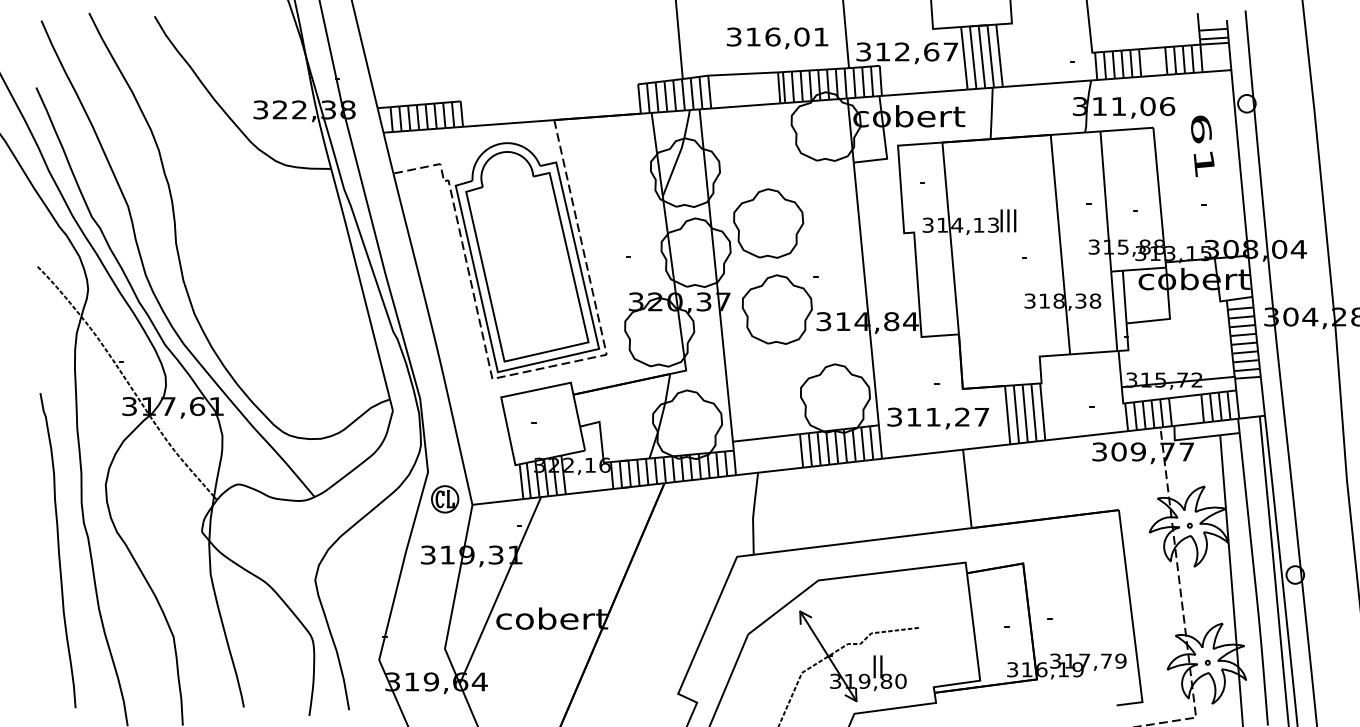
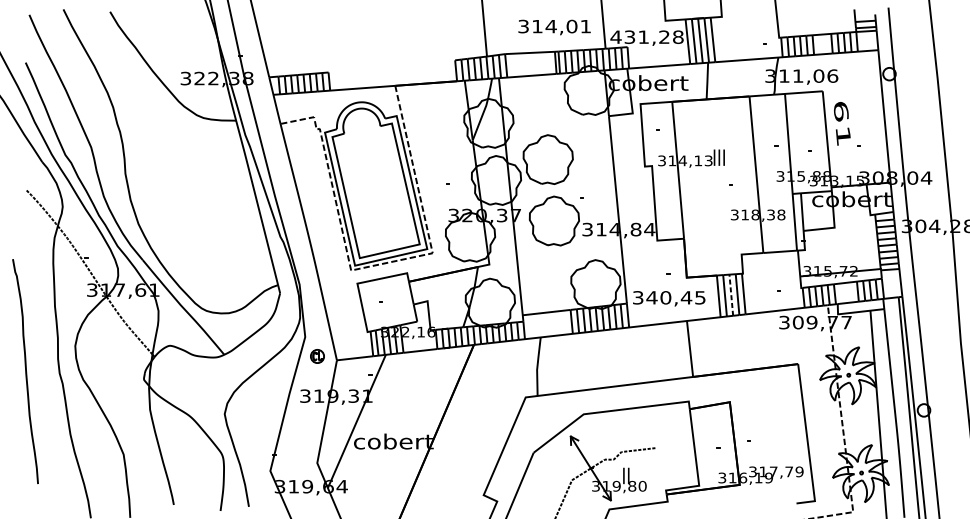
text: (772, 36) -> (550, 26), 316,01 -> 314,01
text: (906, 51) -> (646, 36), 312,67 -> 431,28
text: (1202, 145) -> (842, 123), moved
line: (1025, 413) -> (731, 295), solid -> dashed
text: (947, 416) -> (675, 297), 311,27 -> 340,45
part: (445, 499) -> (317, 356), size x0.7
curve: (57, 549) -> (25, 370), moved

